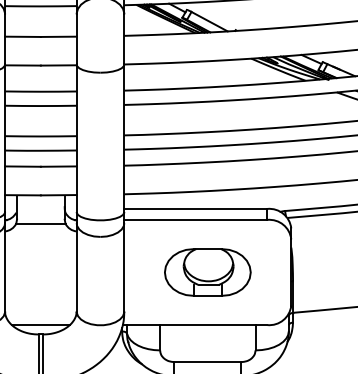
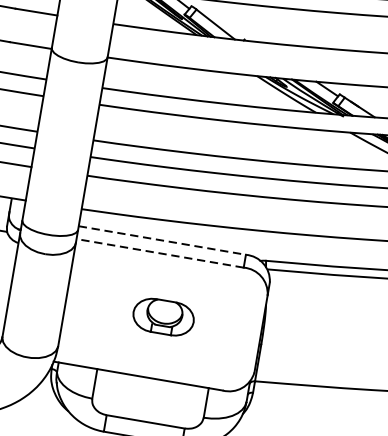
line: (195, 208) -> (161, 239), solid -> dashed
line: (195, 219) -> (159, 252), solid -> dashed
part: (207, 272) -> (163, 317), size x0.6

